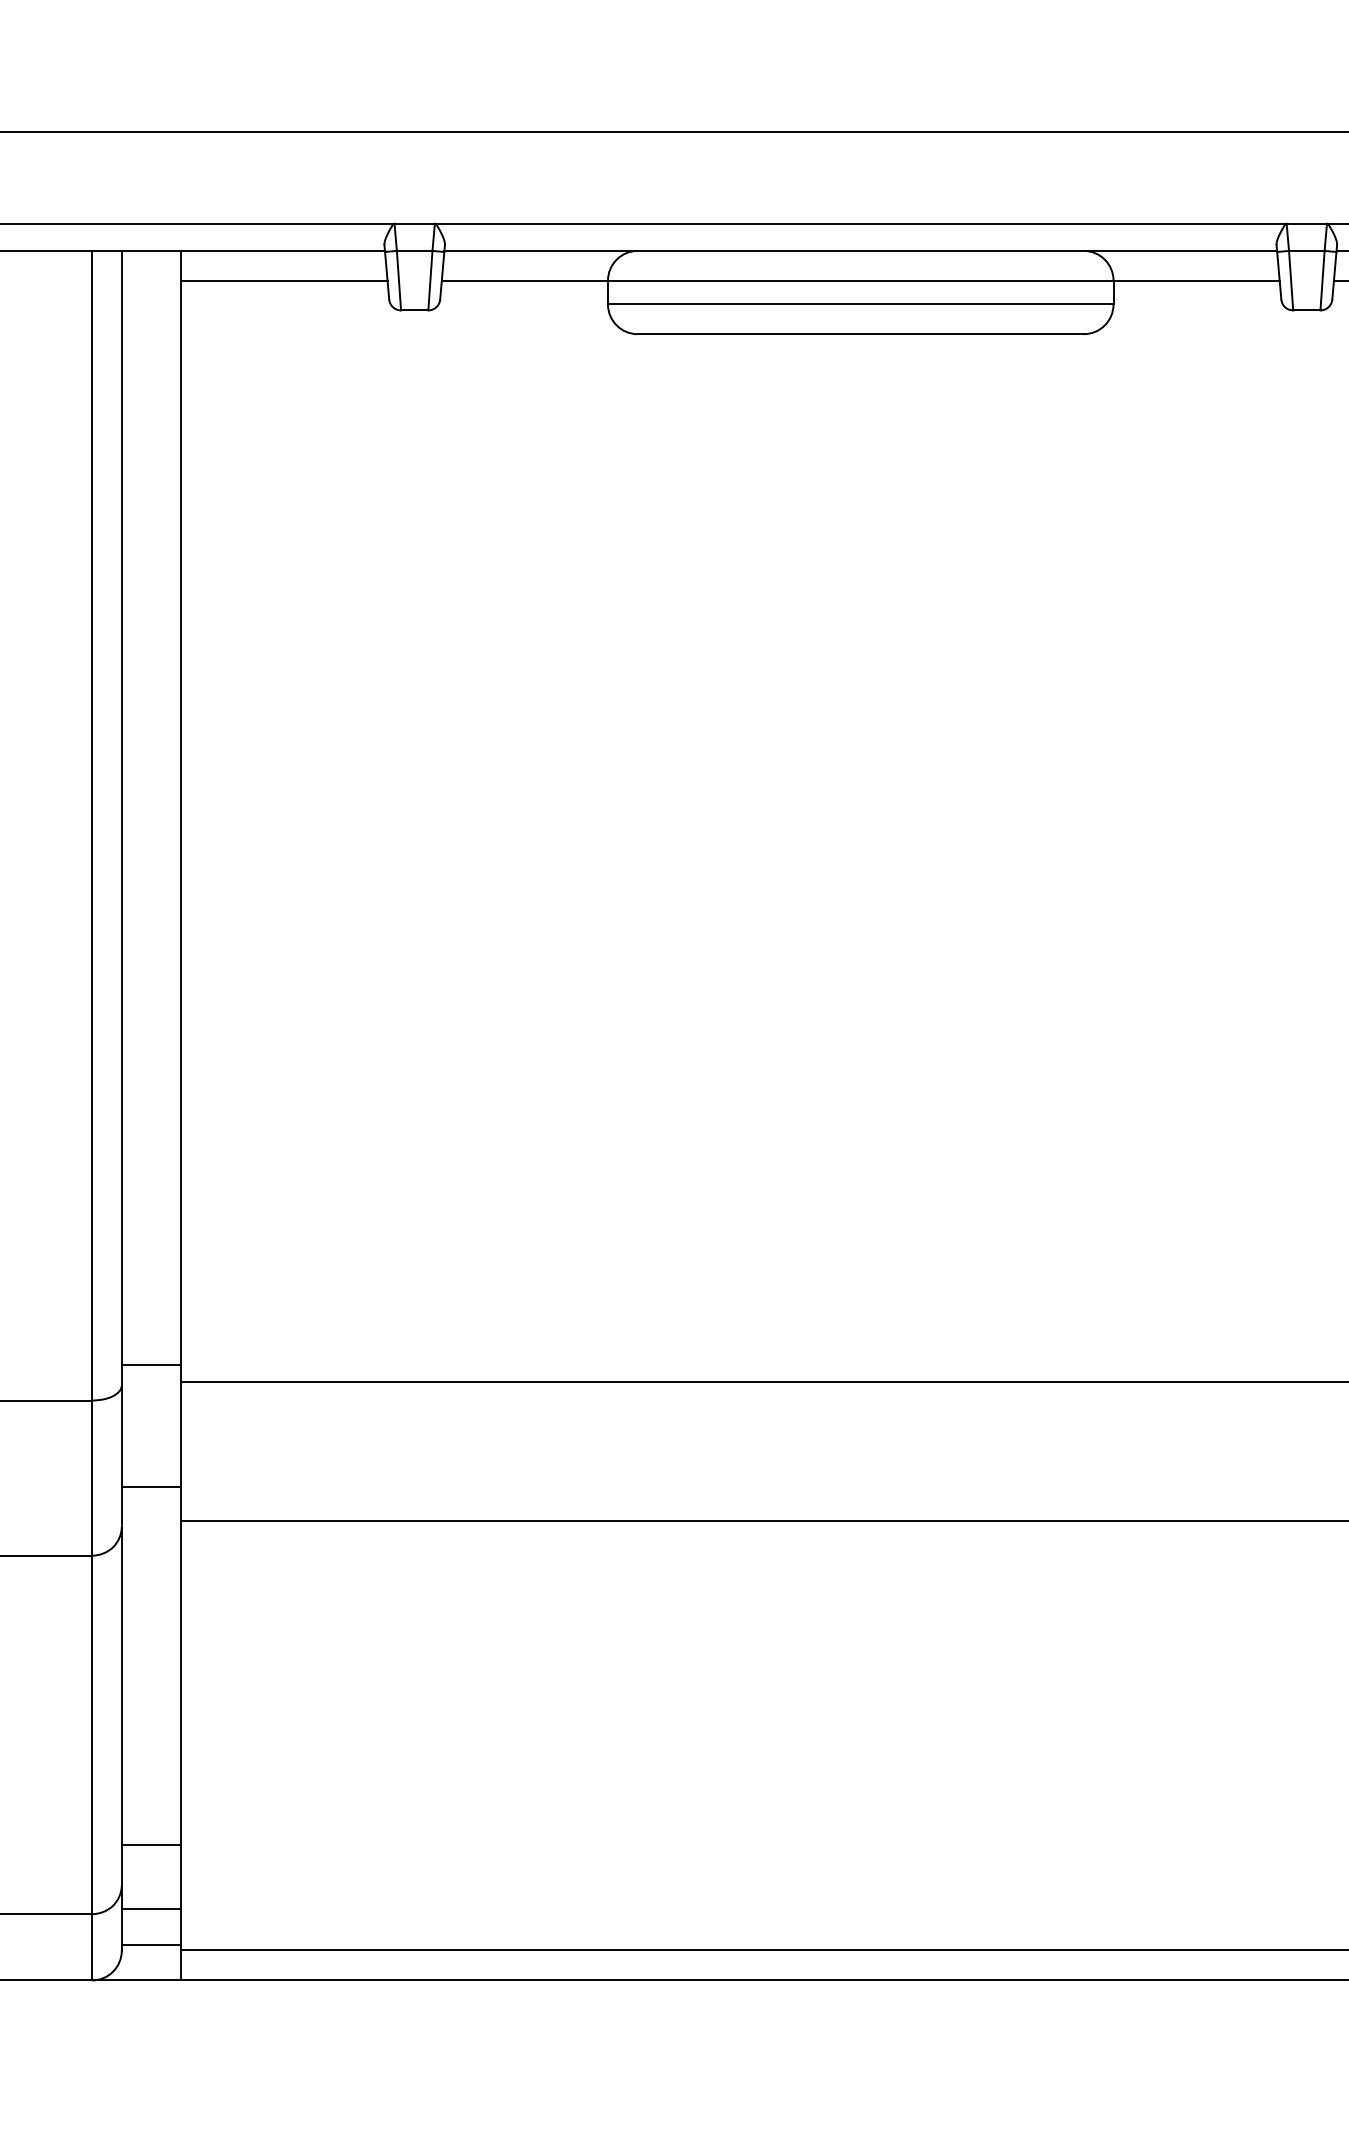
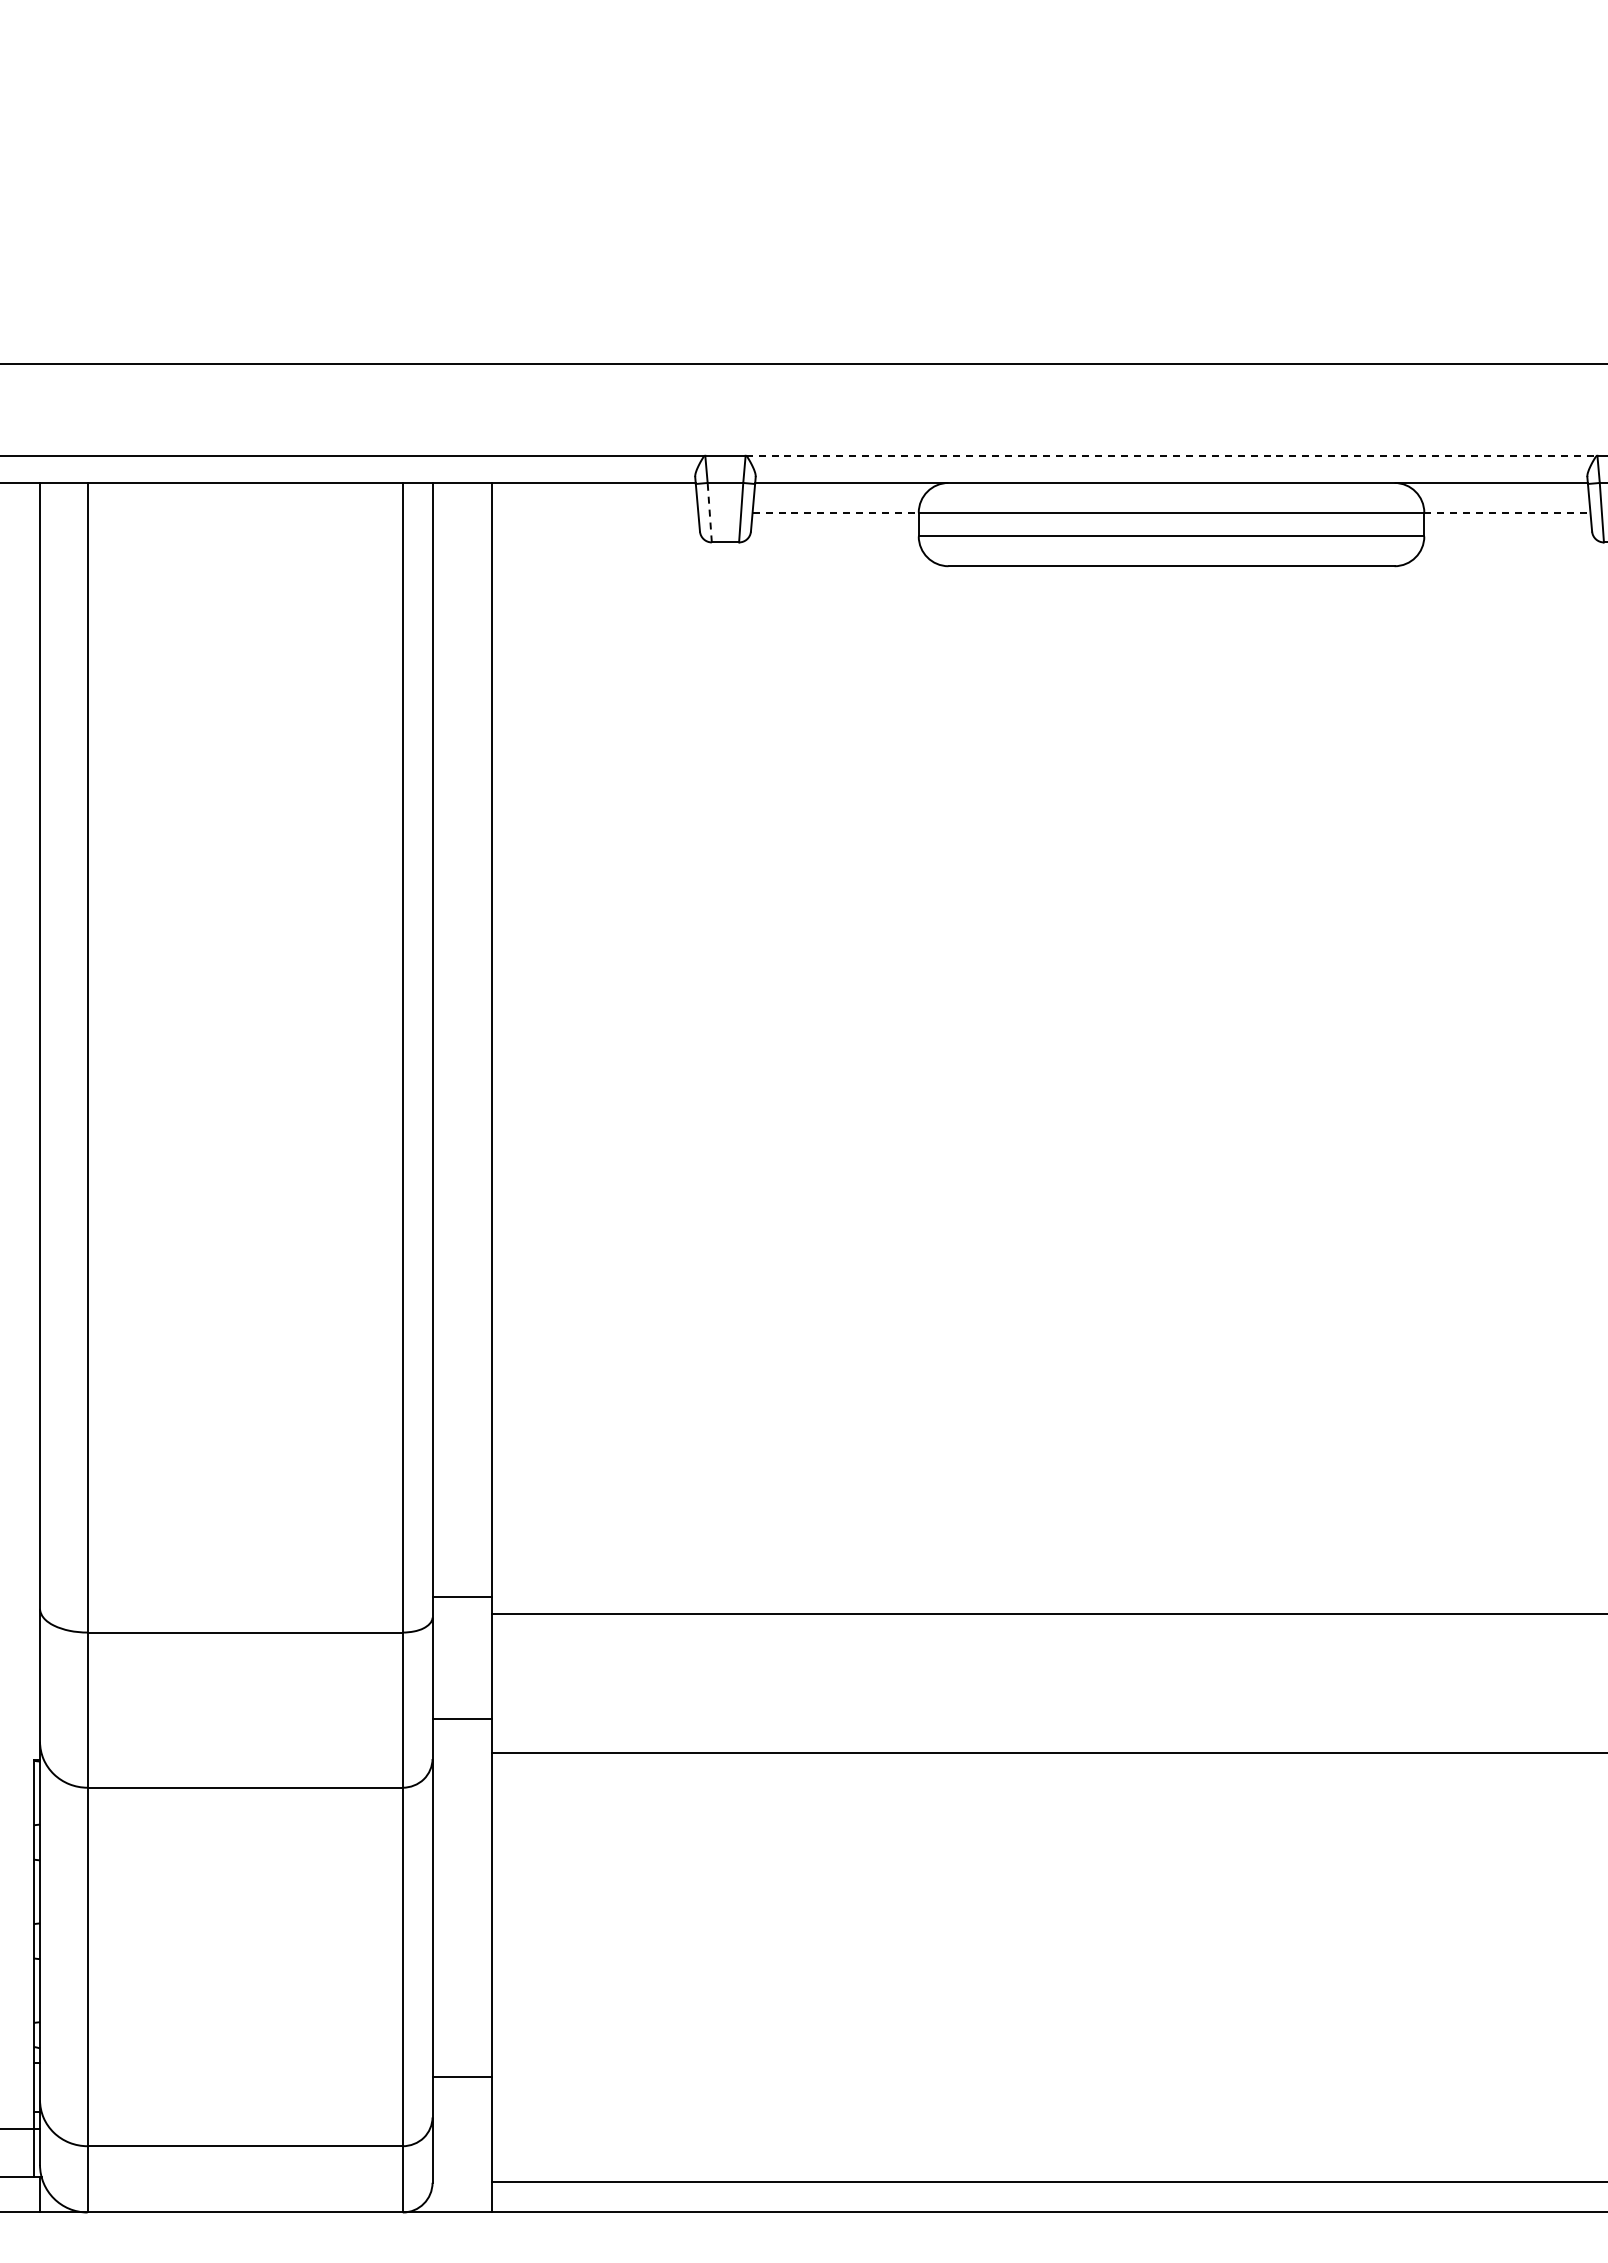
line: (860, 223) -> (1171, 455), solid -> dashed
line: (284, 280) -> (595, 512), removed
line: (398, 280) -> (709, 512), solid -> dashed
line: (525, 280) -> (836, 512), solid -> dashed
line: (1196, 280) -> (1507, 512), solid -> dashed
line: (151, 1909) -> (462, 2141), removed
line: (151, 1944) -> (462, 2176), removed

